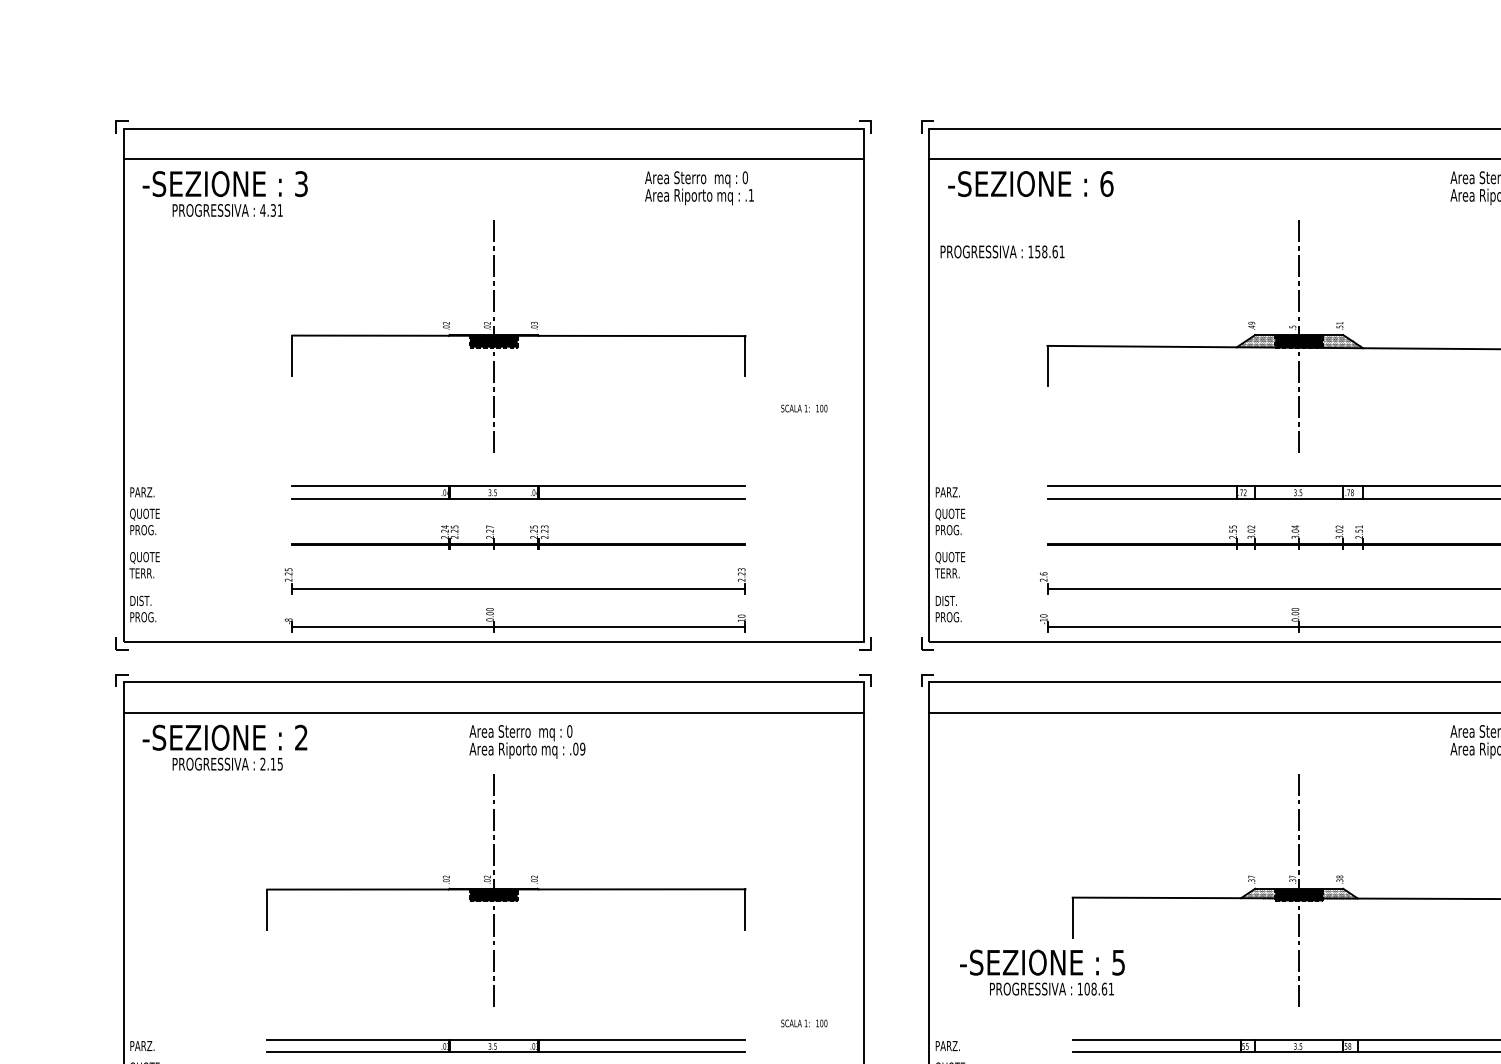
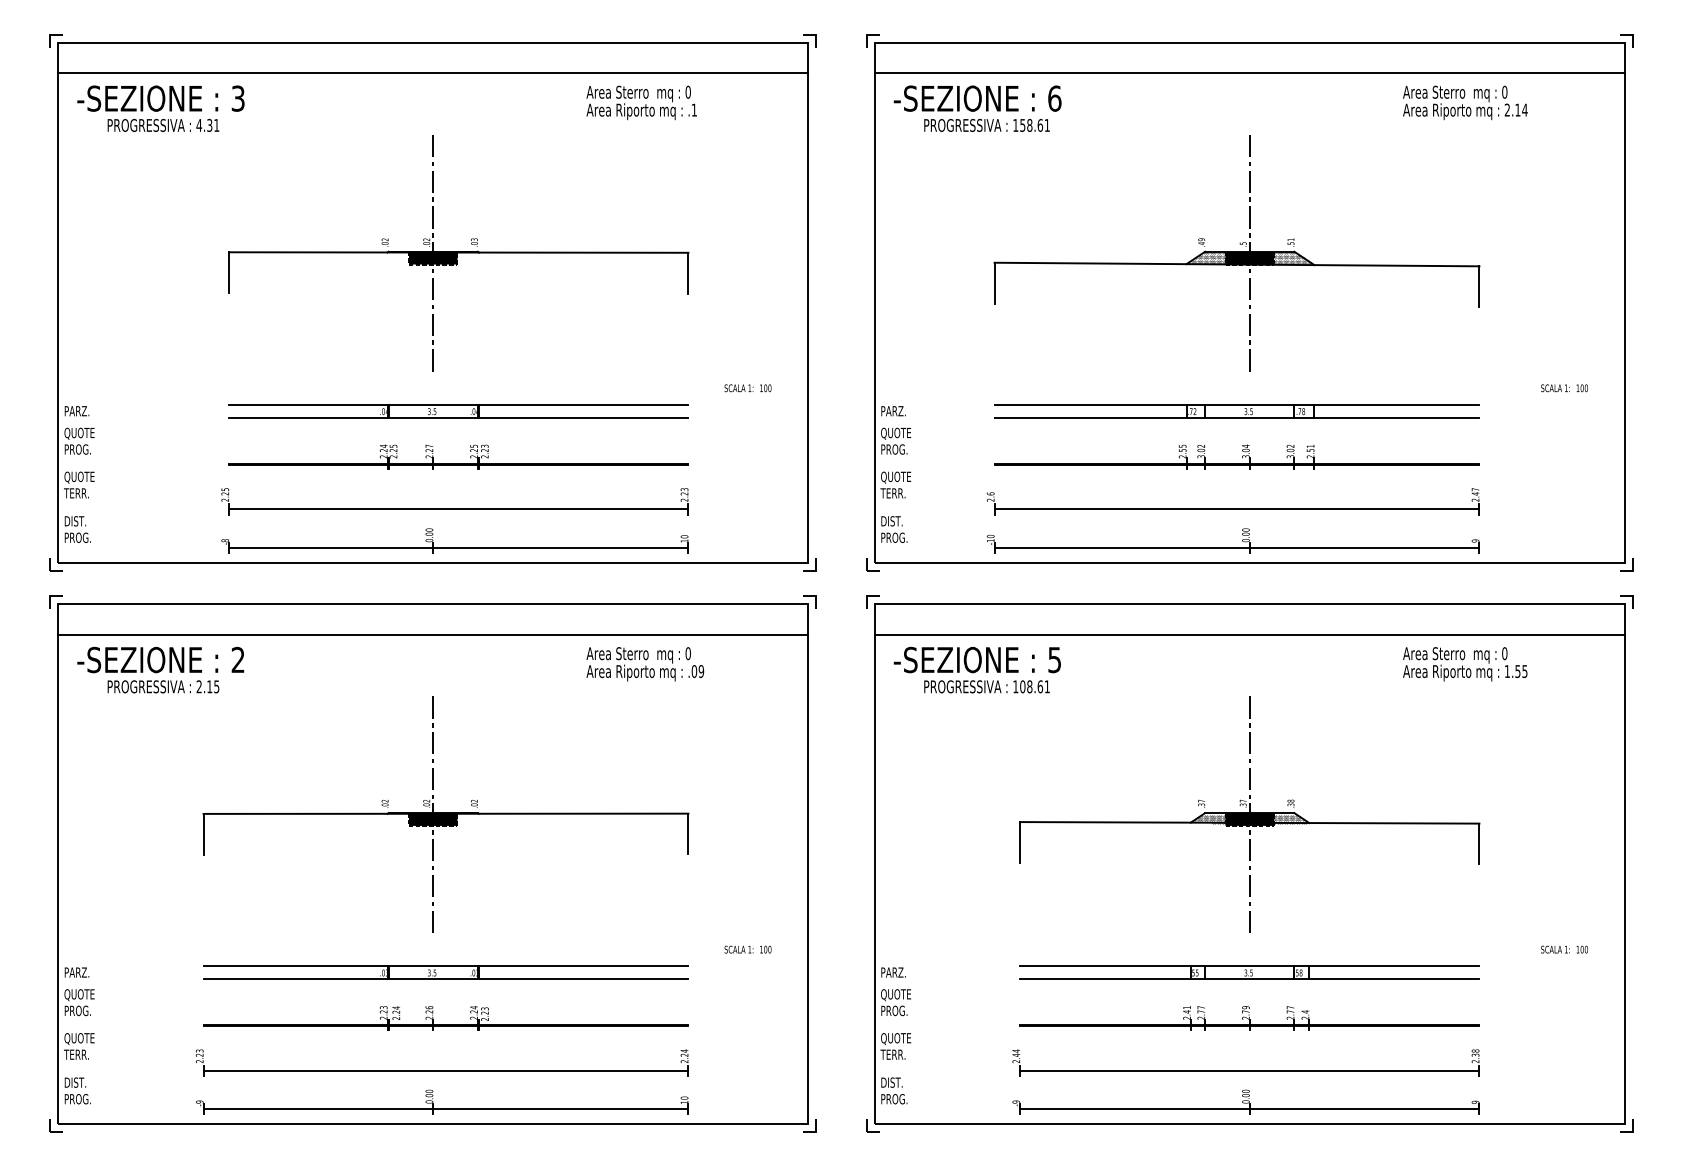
text: (1002, 251) -> (986, 125), moved
text: (803, 408) -> (747, 388), moved
text: (527, 742) -> (645, 664), moved
text: (1041, 972) -> (976, 669), moved

